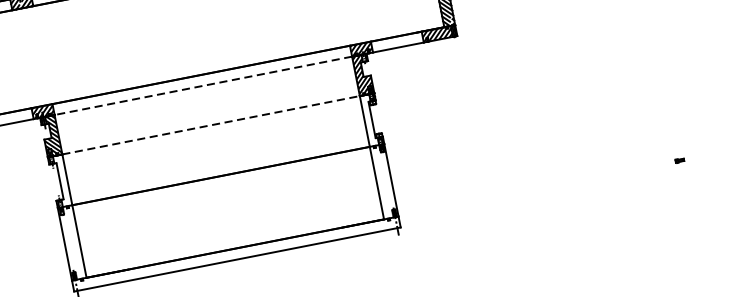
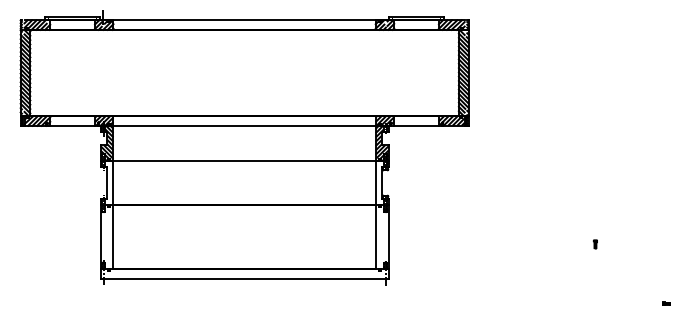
line: (203, 85) -> (244, 125), dashed -> solid
line: (212, 124) -> (245, 160), dashed -> solid
part: (626, 142) -> (594, 244), added
part: (679, 160) -> (666, 303), moved

